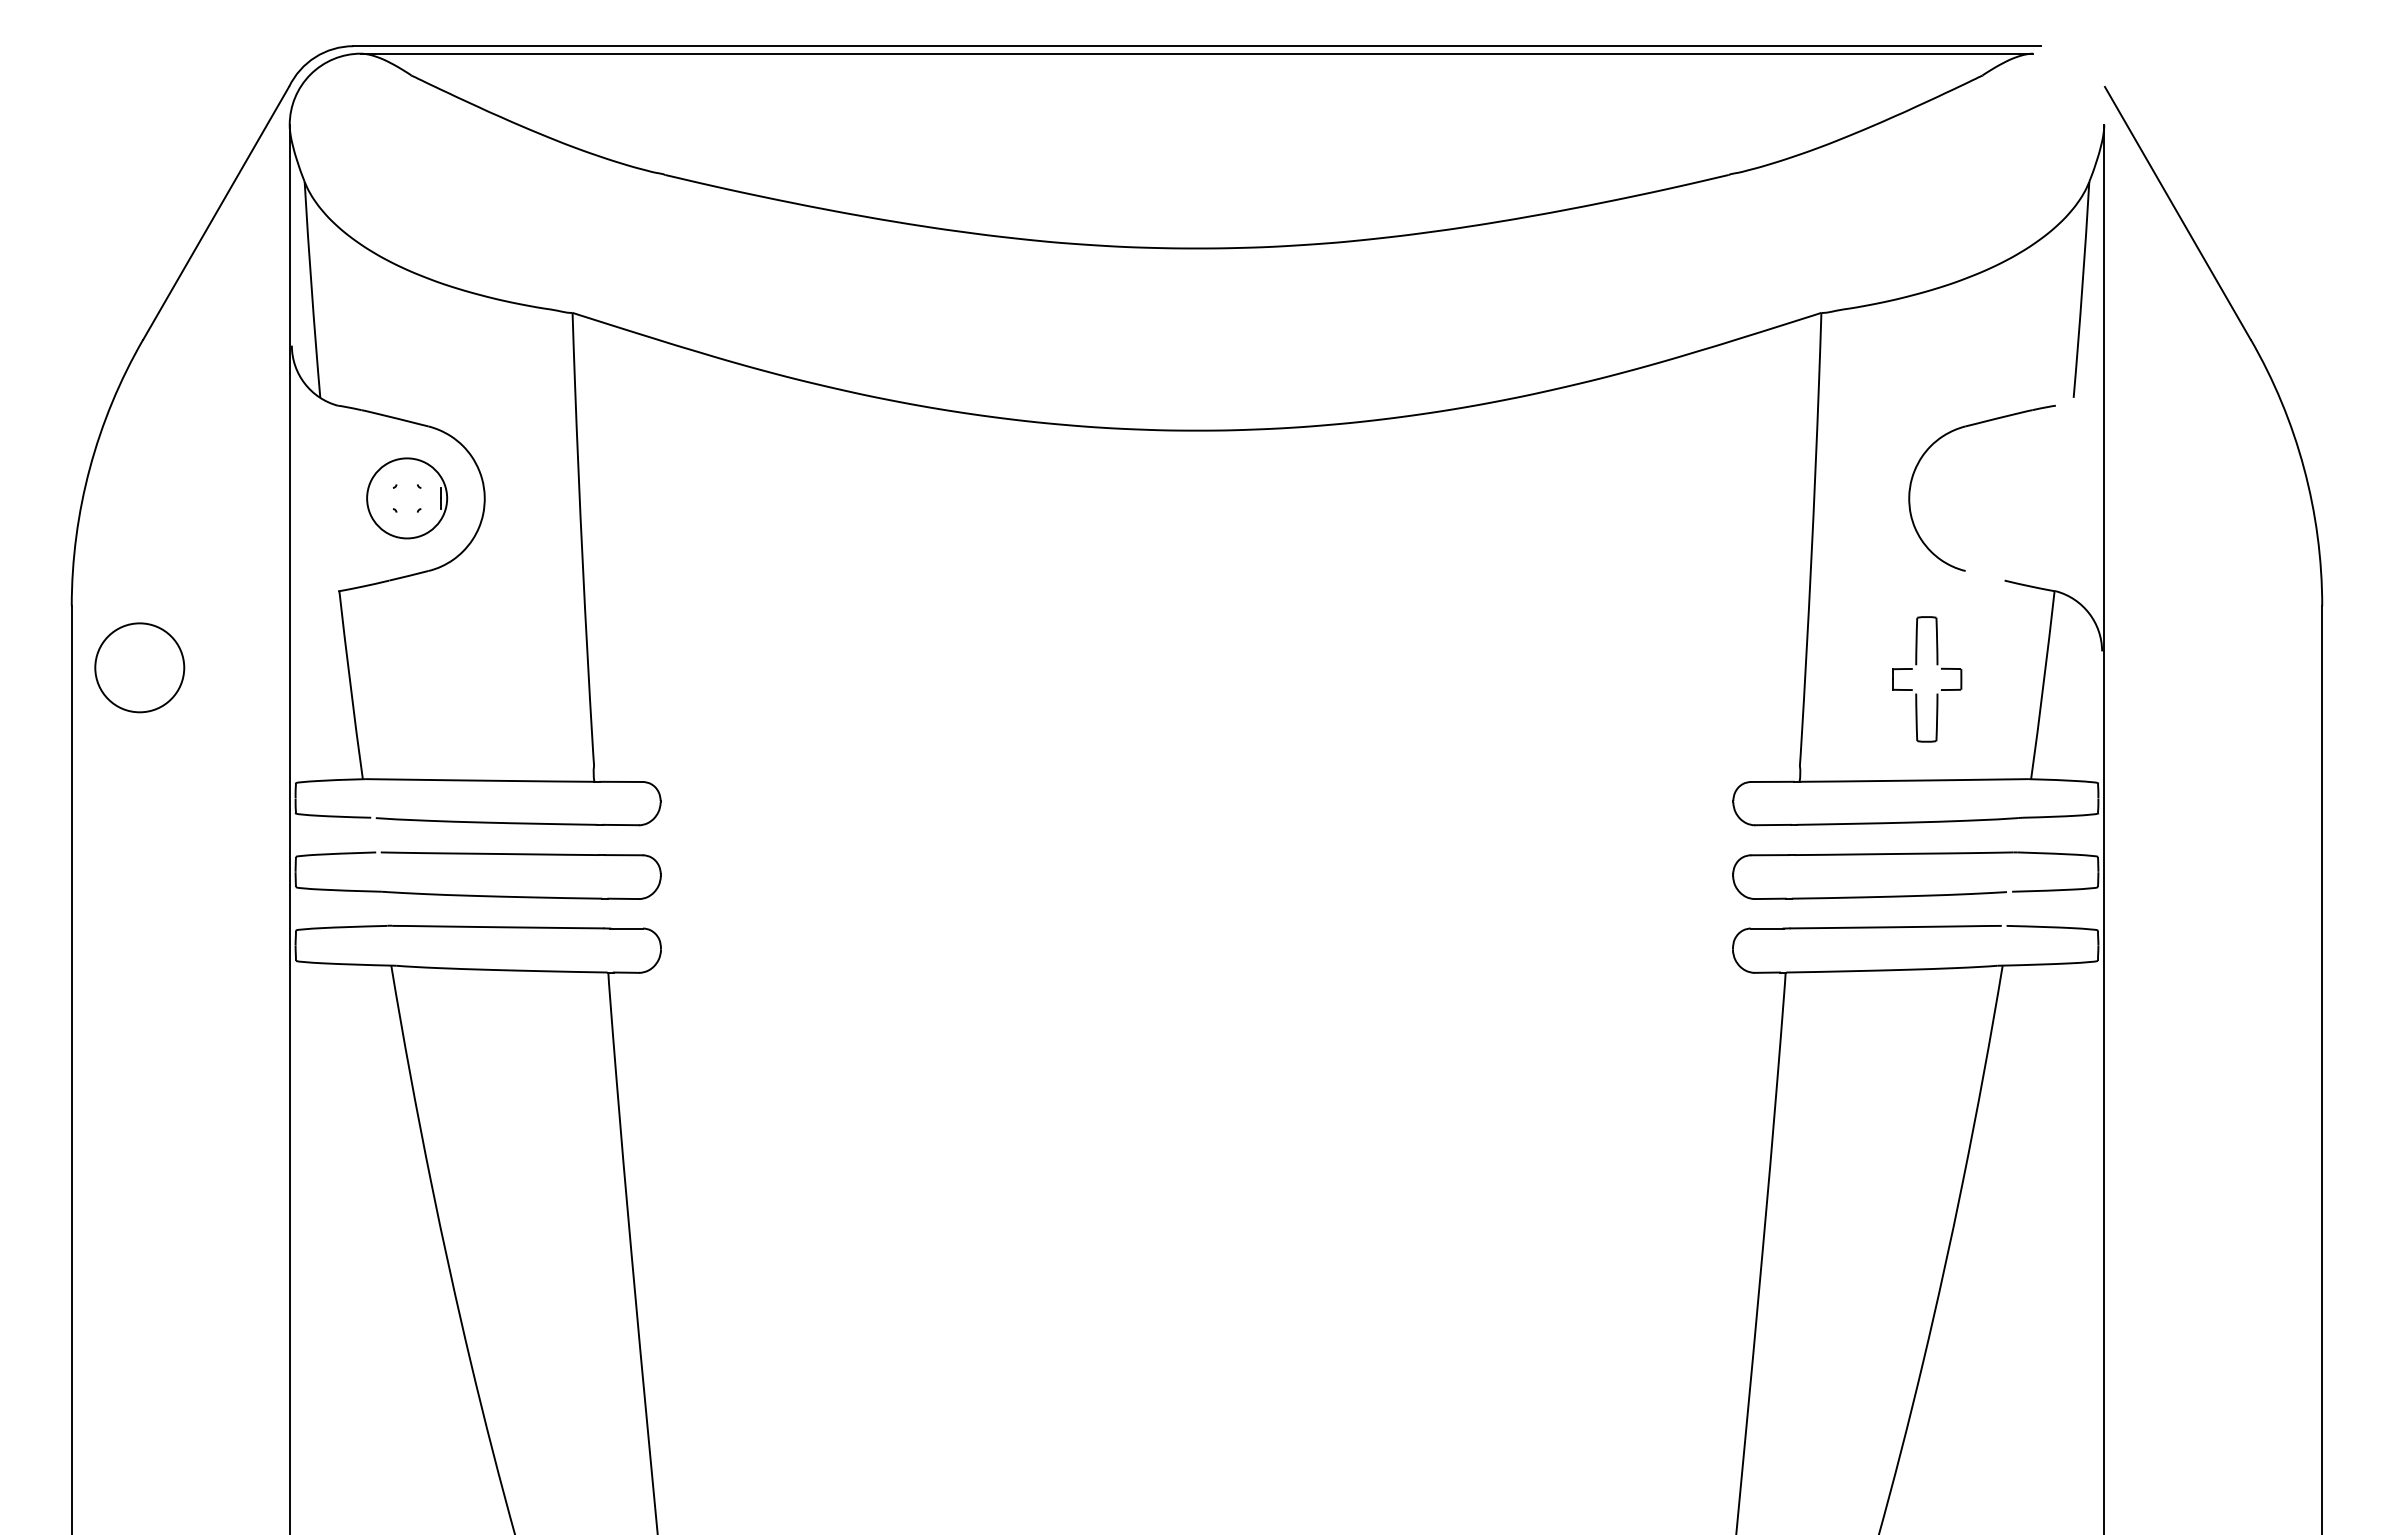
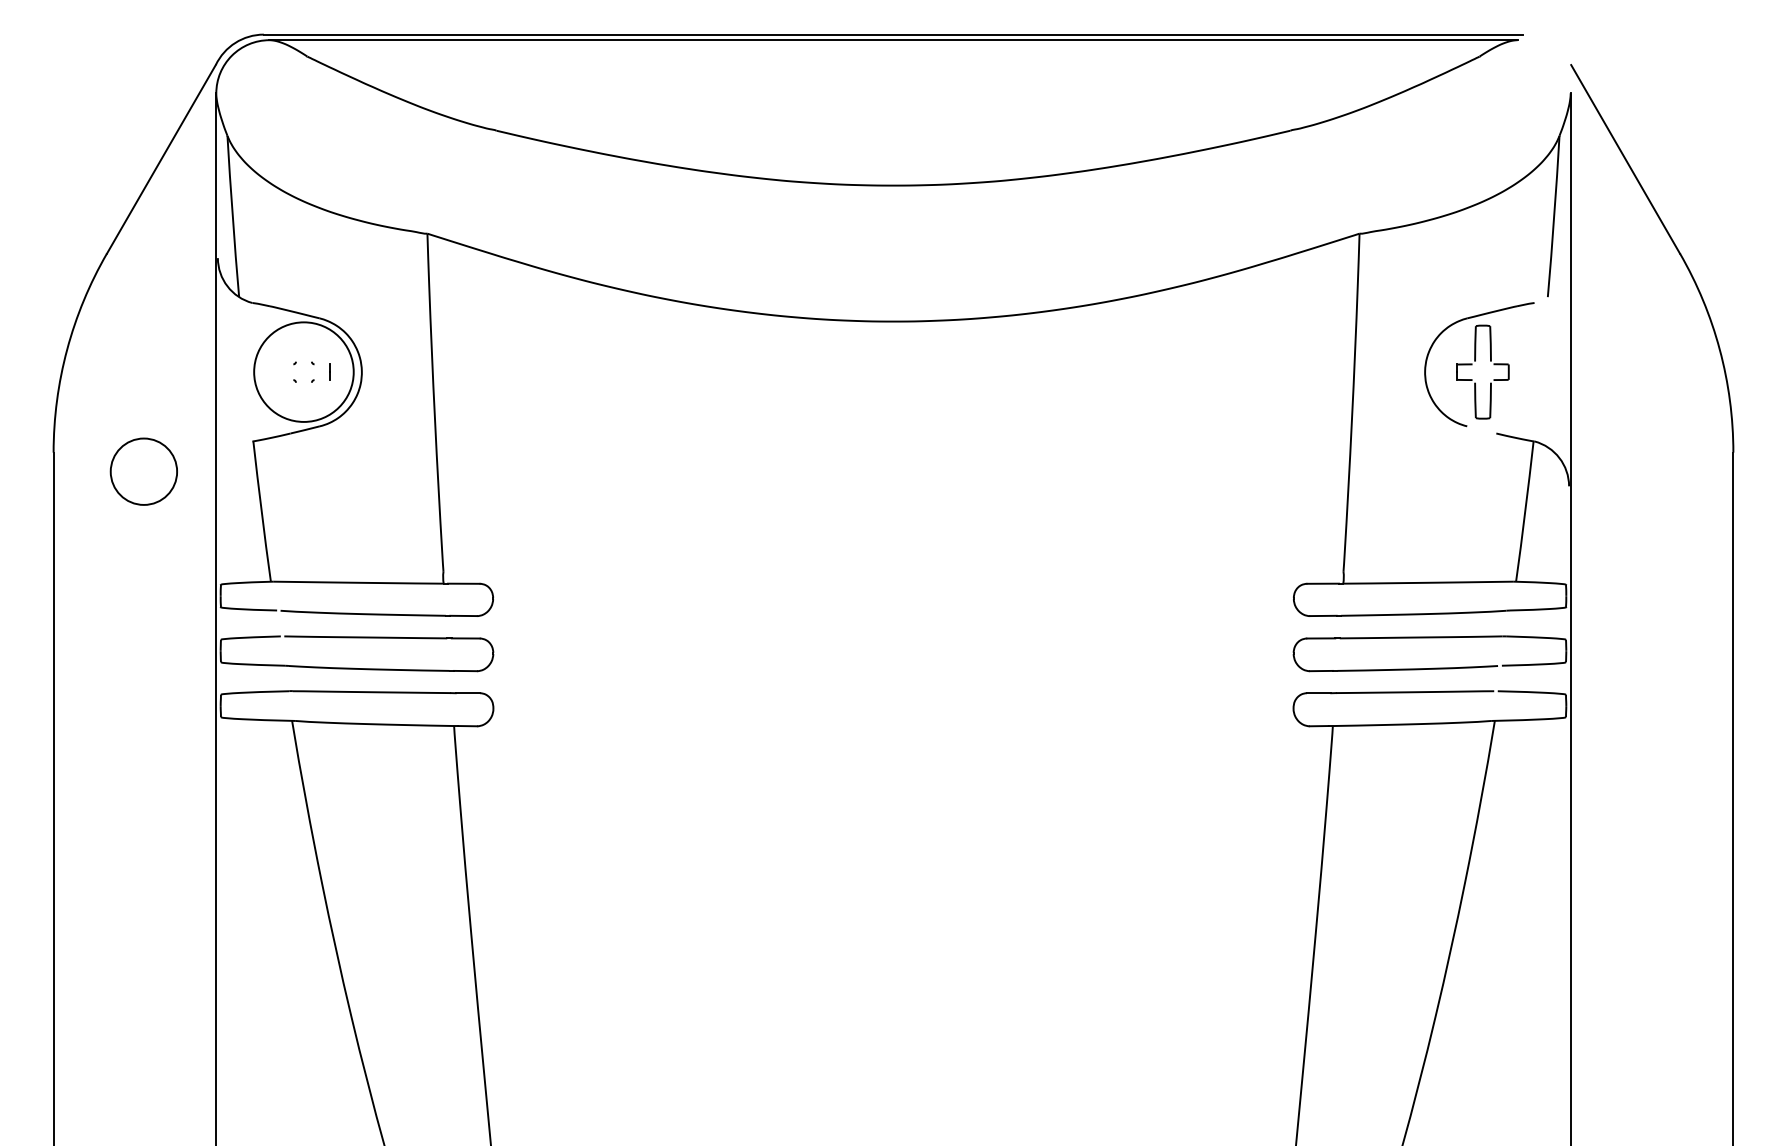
circle: (406, 498) -> (303, 372), size x1.67
part: (1936, 665) -> (1490, 361), moved
circle: (139, 667) -> (143, 471), moved

